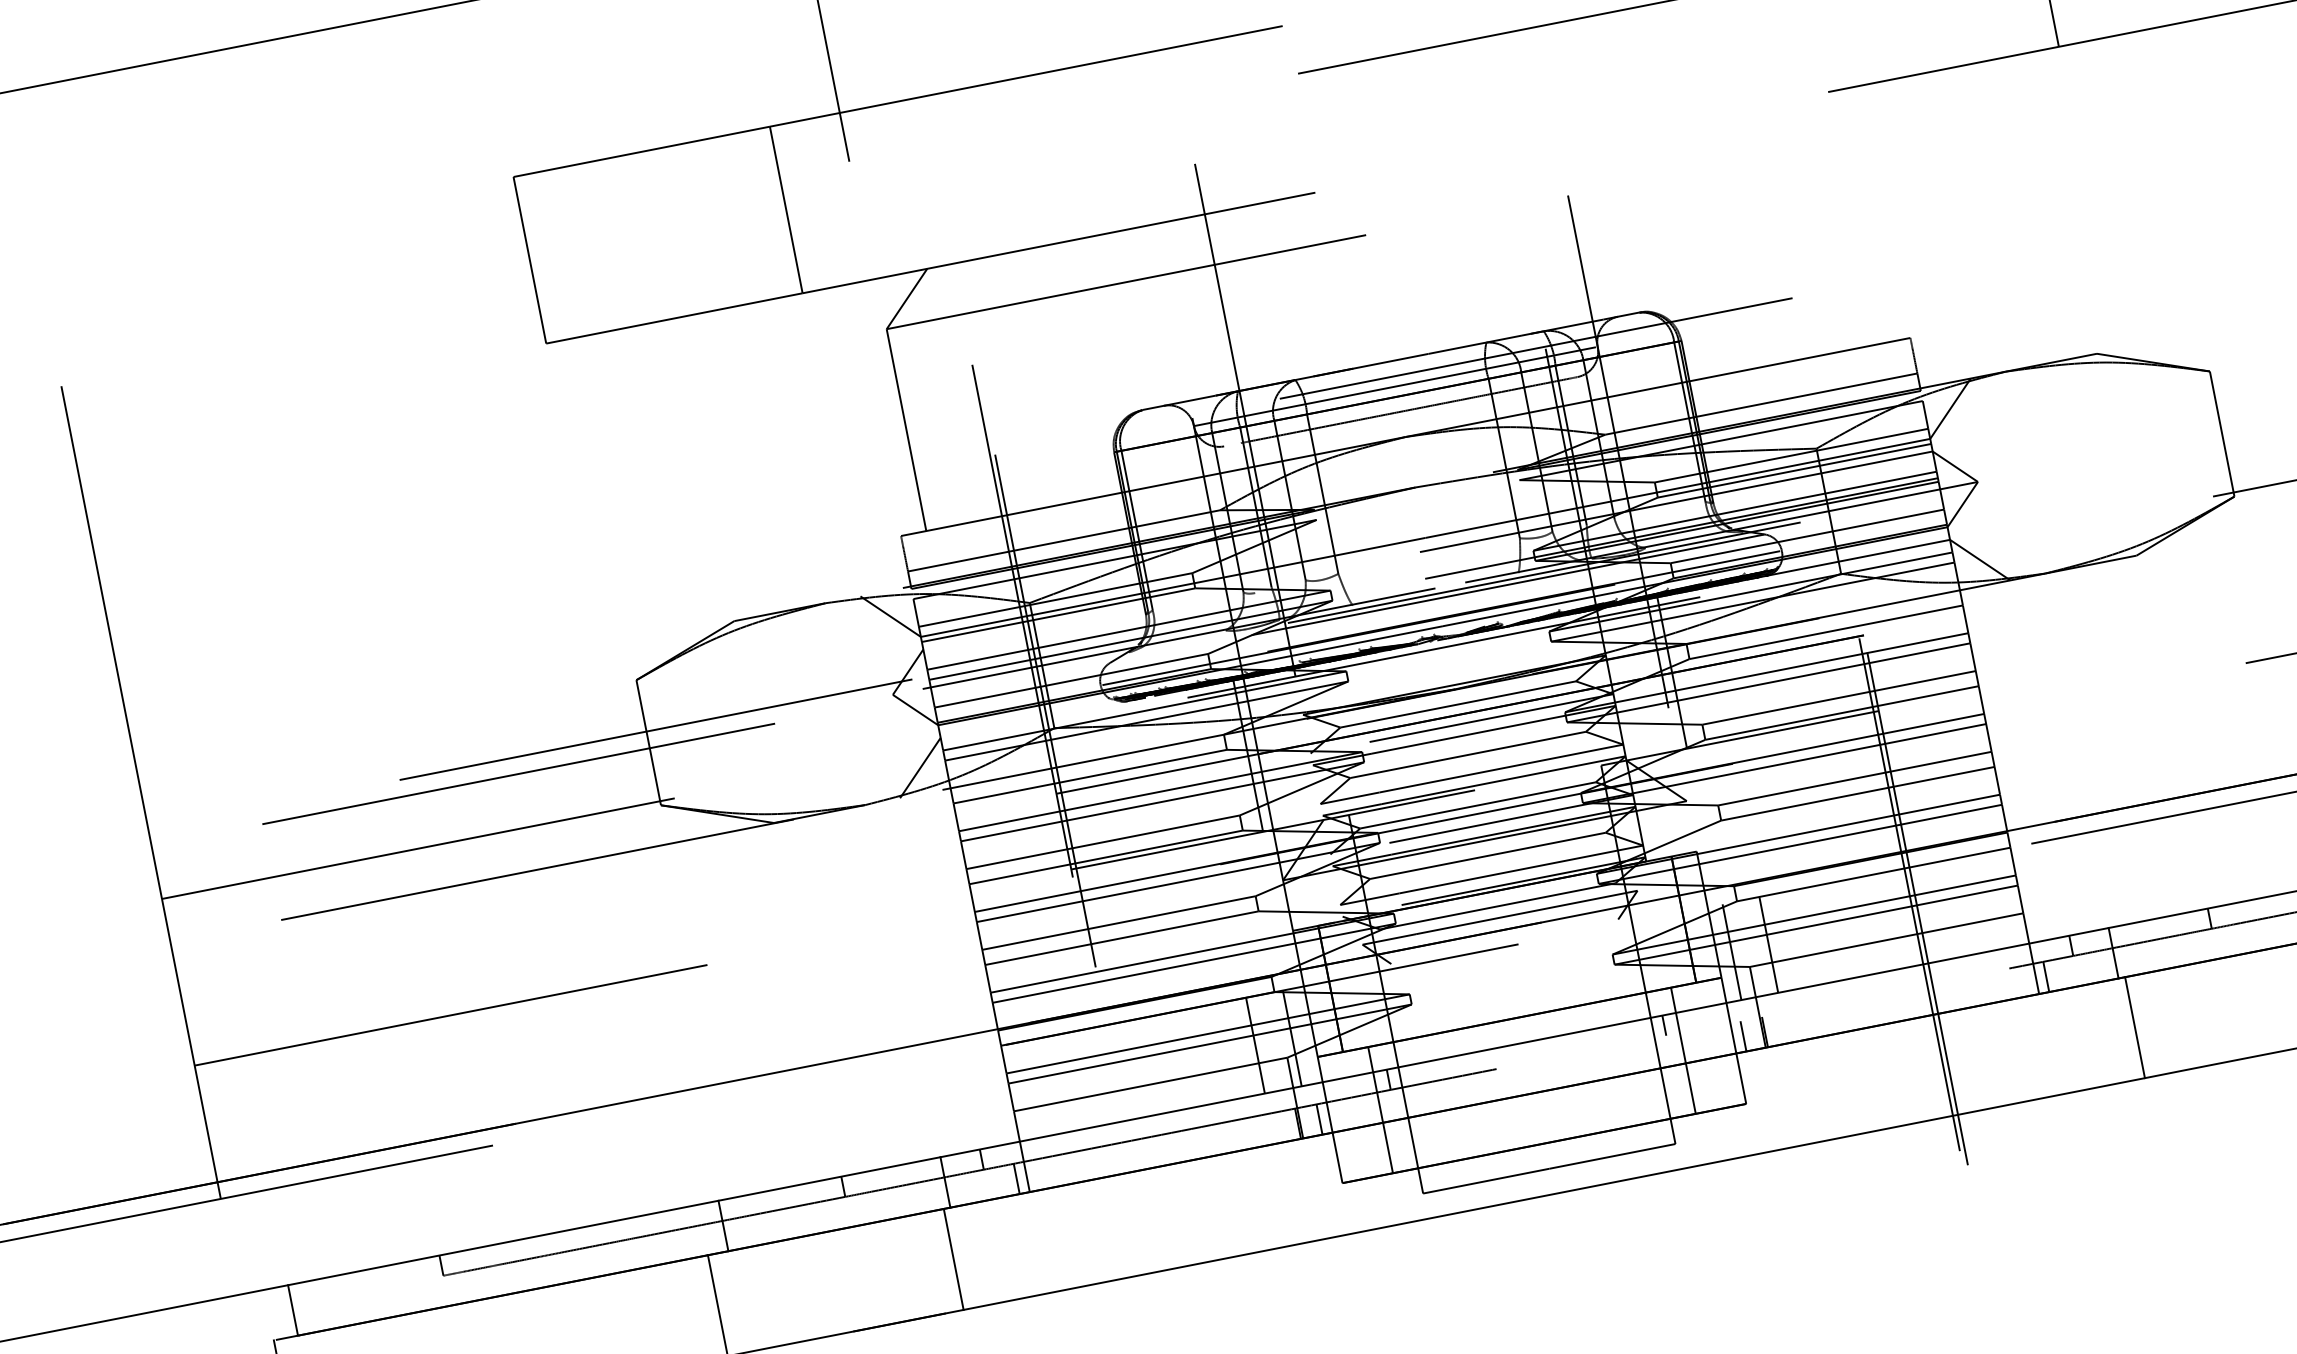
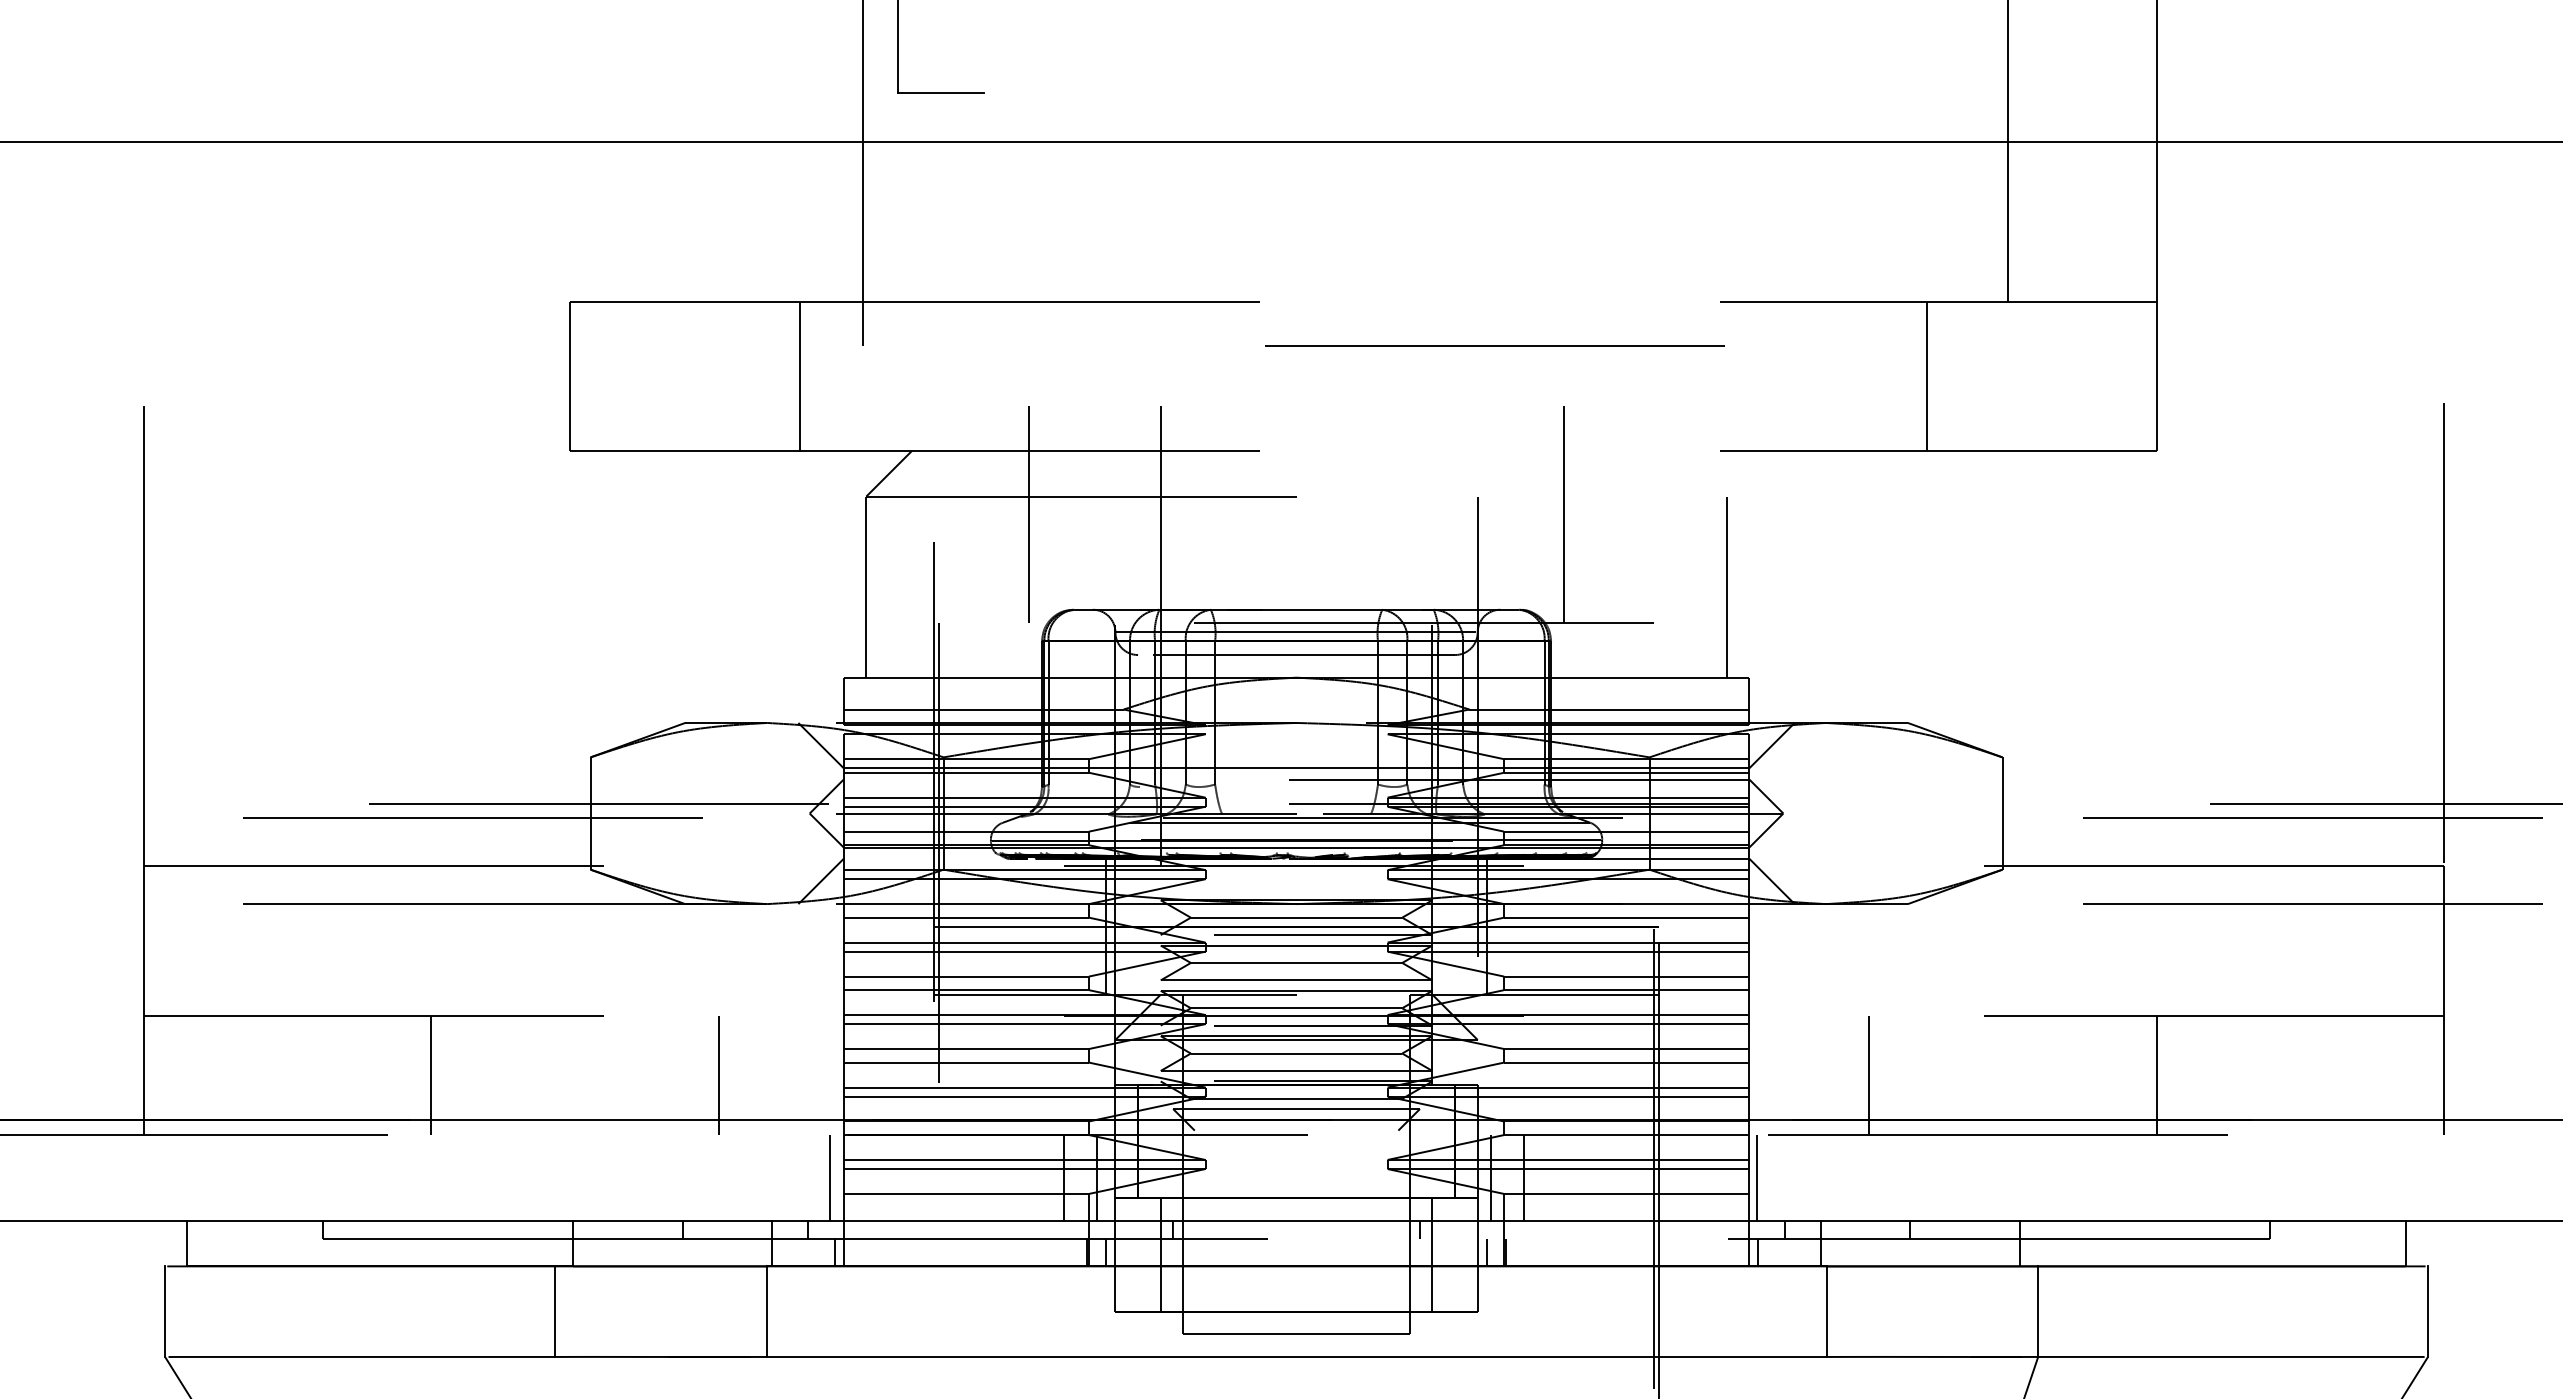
line: (1667, 196) -> (1563, 514), added
line: (1864, 241) -> (1726, 586), added
line: (1072, 313) -> (1029, 514), added
line: (2130, 755) -> (1868, 1075), added
line: (2028, 894) -> (1757, 1178), added
line: (848, 1006) -> (718, 1075), added
line: (528, 1069) -> (431, 1075), added
line: (995, 1097) -> (830, 1178), added

